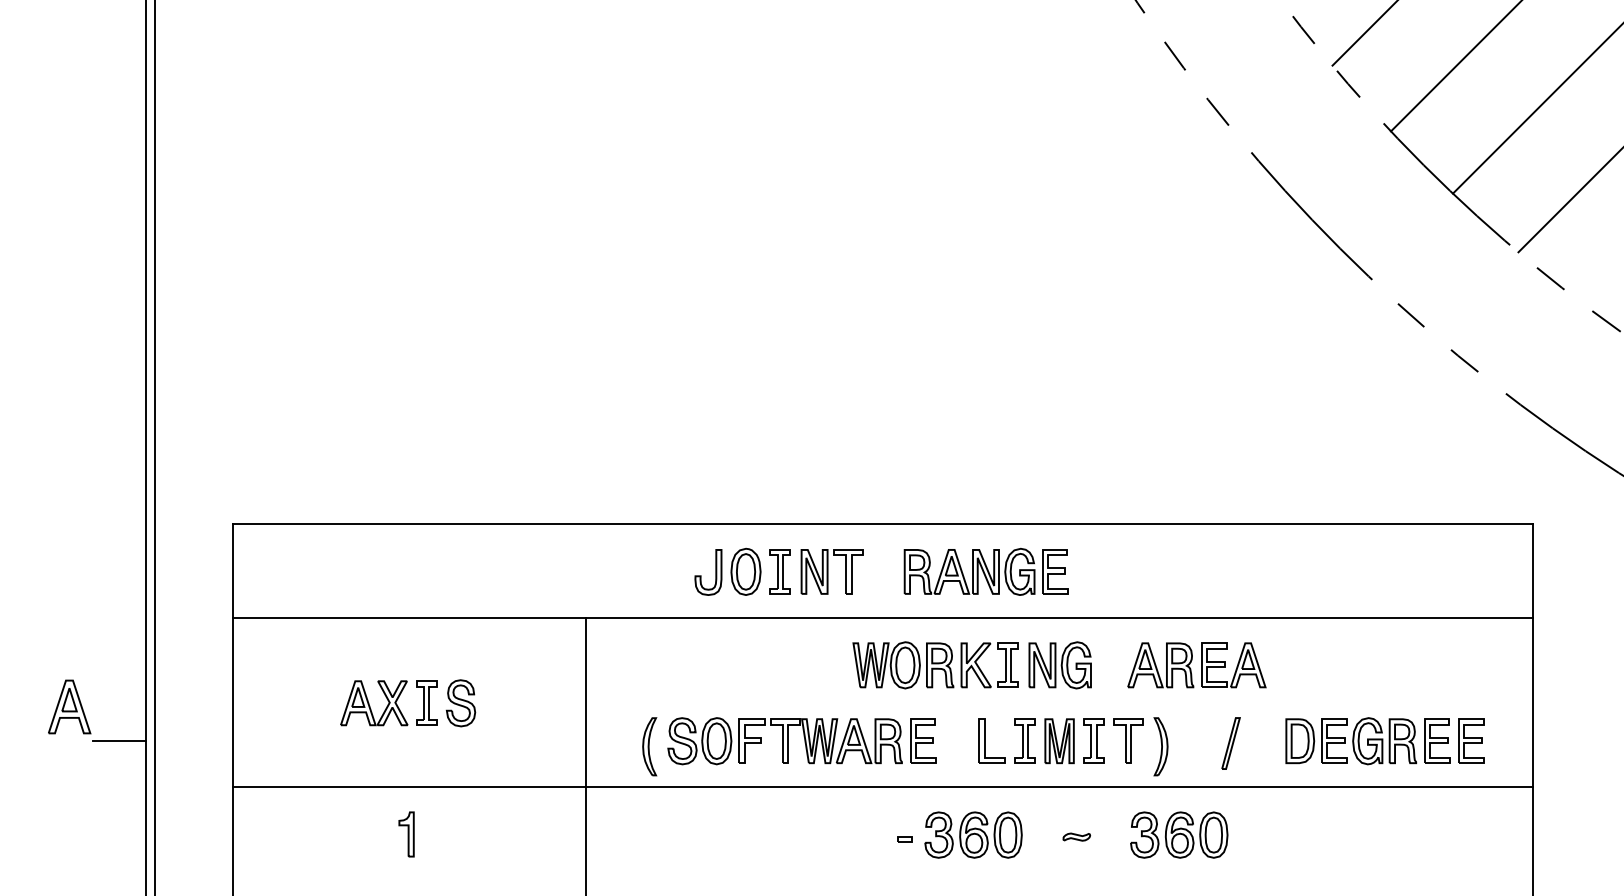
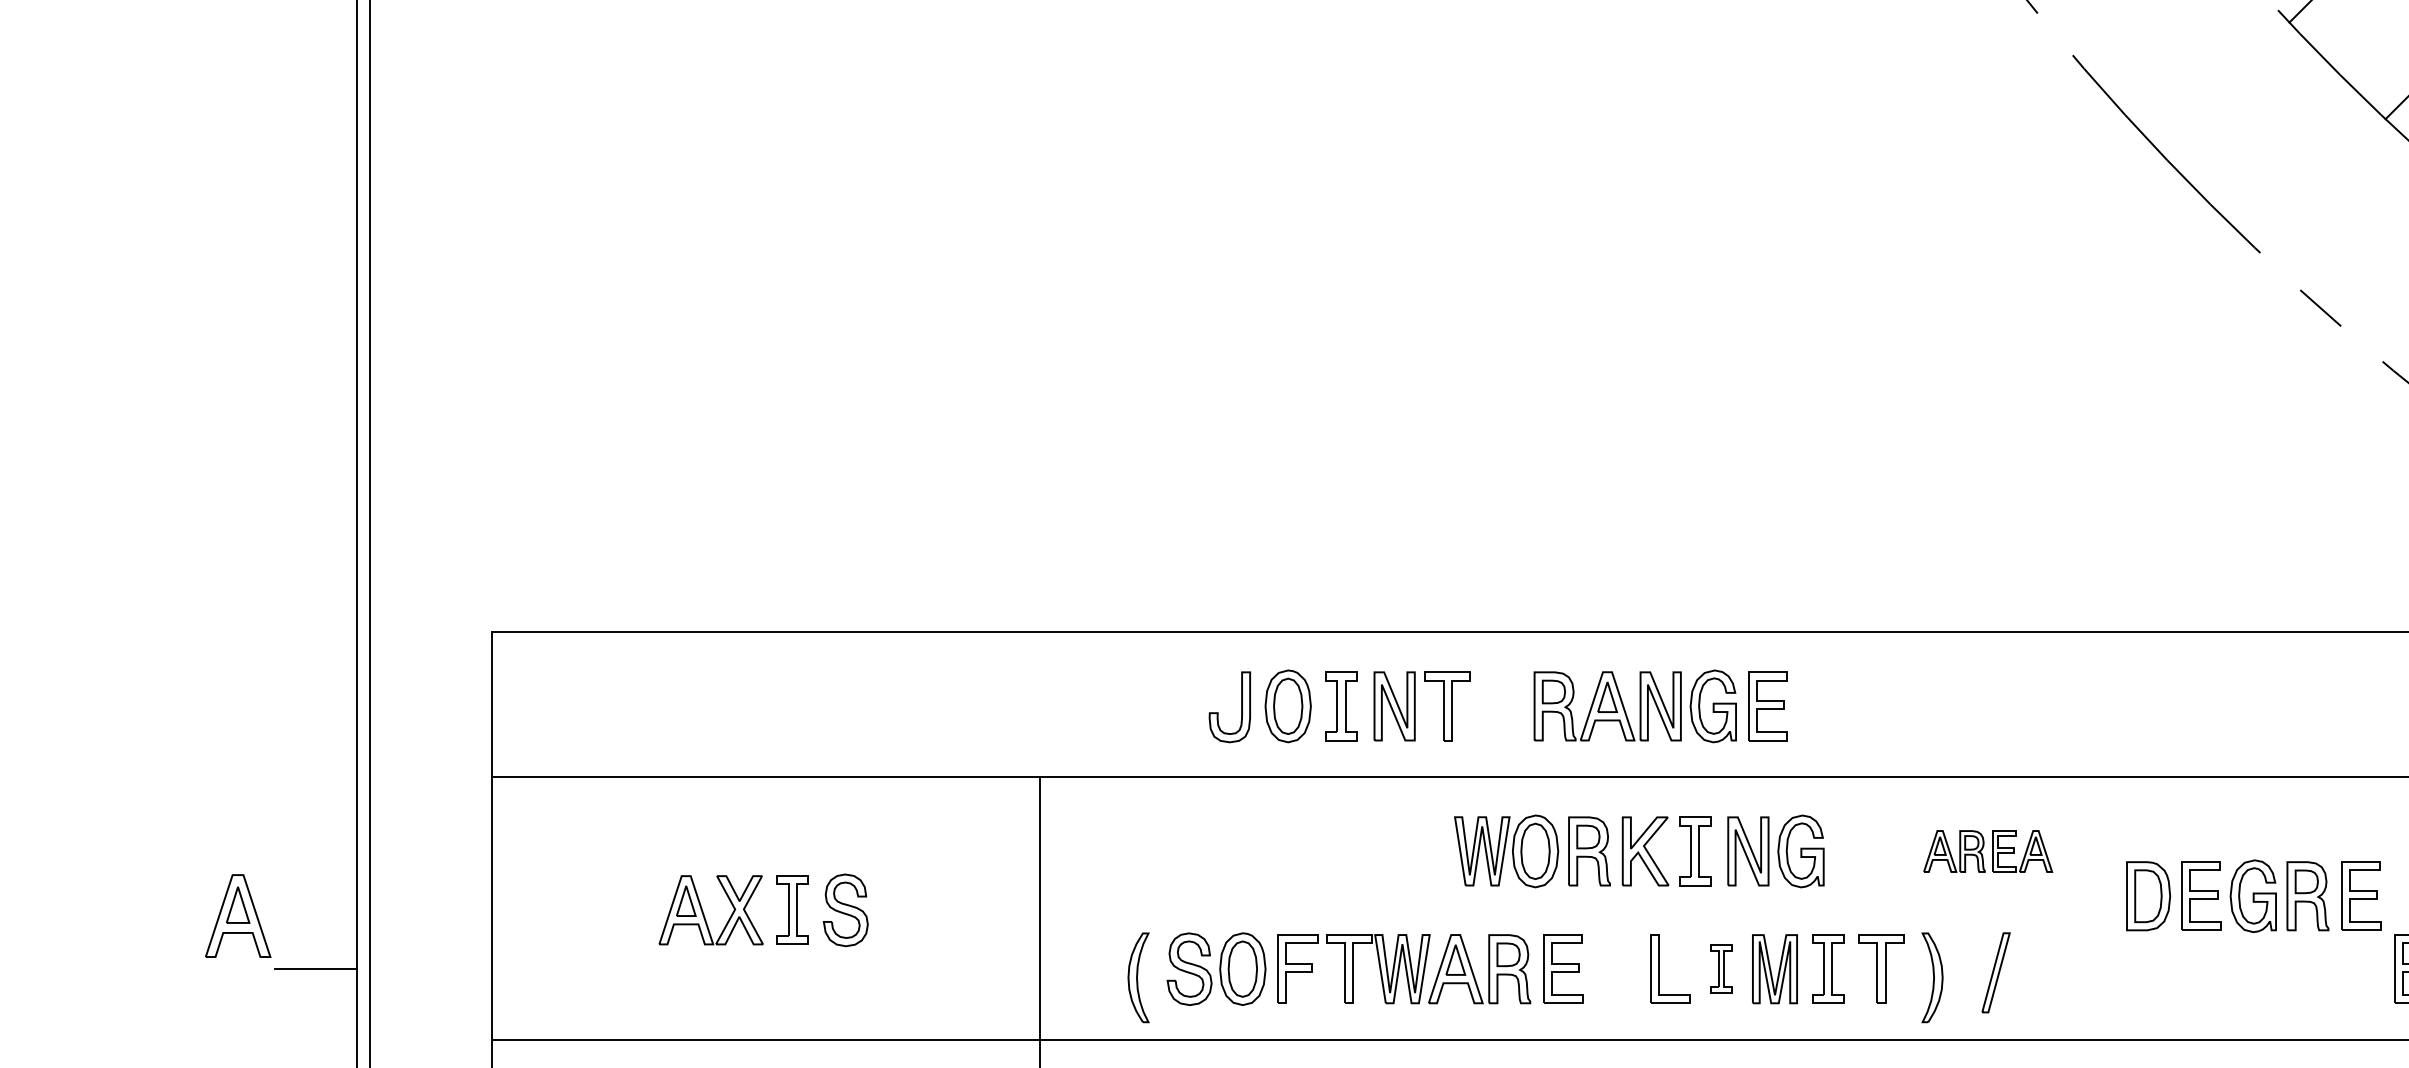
part: (1196, 665) -> (1987, 851), size x0.6
part: (1024, 740) -> (1720, 968), size x0.7
part: (1367, 741) -> (2252, 896), moved
part: (1230, 743) -> (1995, 972), moved

